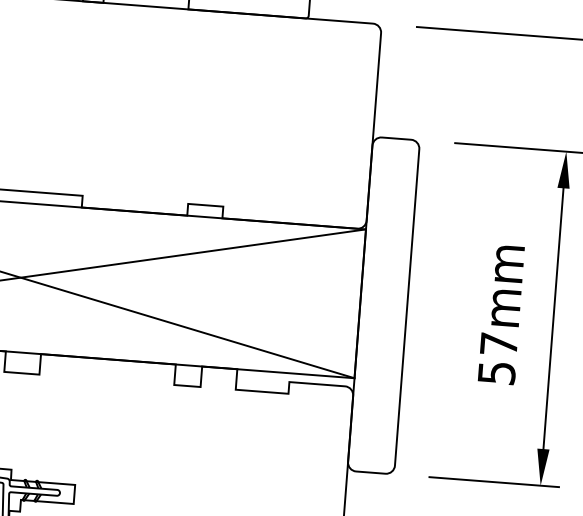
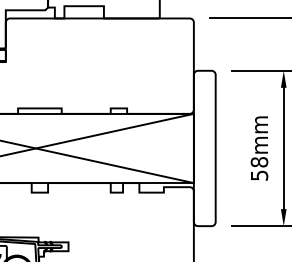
text: (499, 344) -> (259, 162), 57mm -> 58mm

